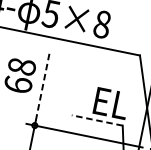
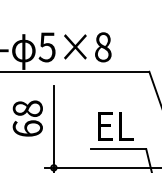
line: (42, 84) -> (53, 123), dashed -> solid
text: (111, 103) -> (115, 126), moved
line: (97, 120) -> (118, 149), dashed -> solid

